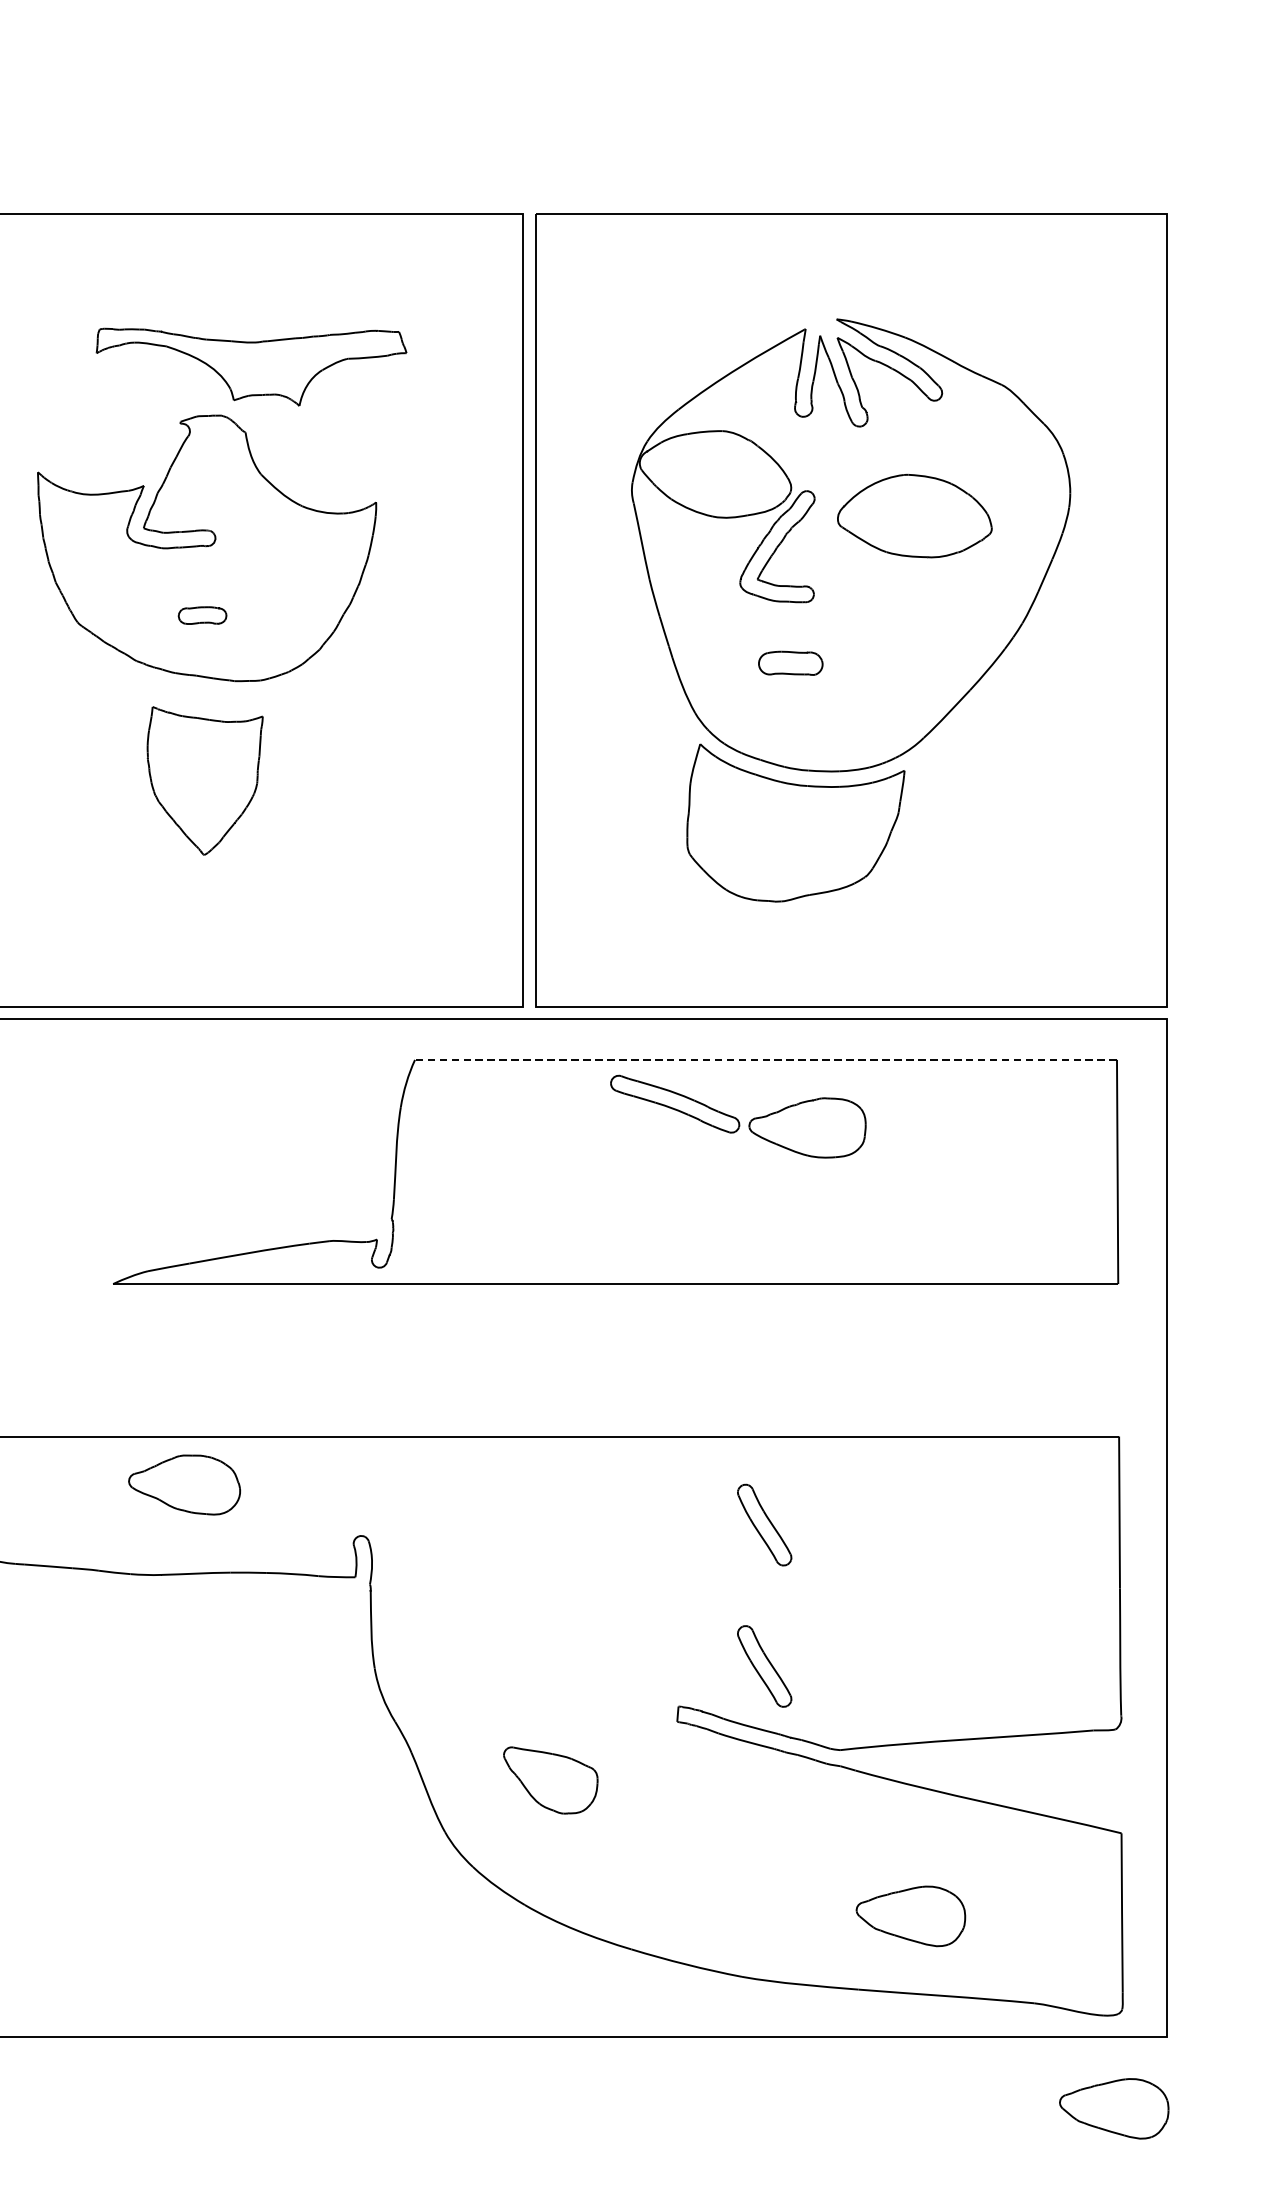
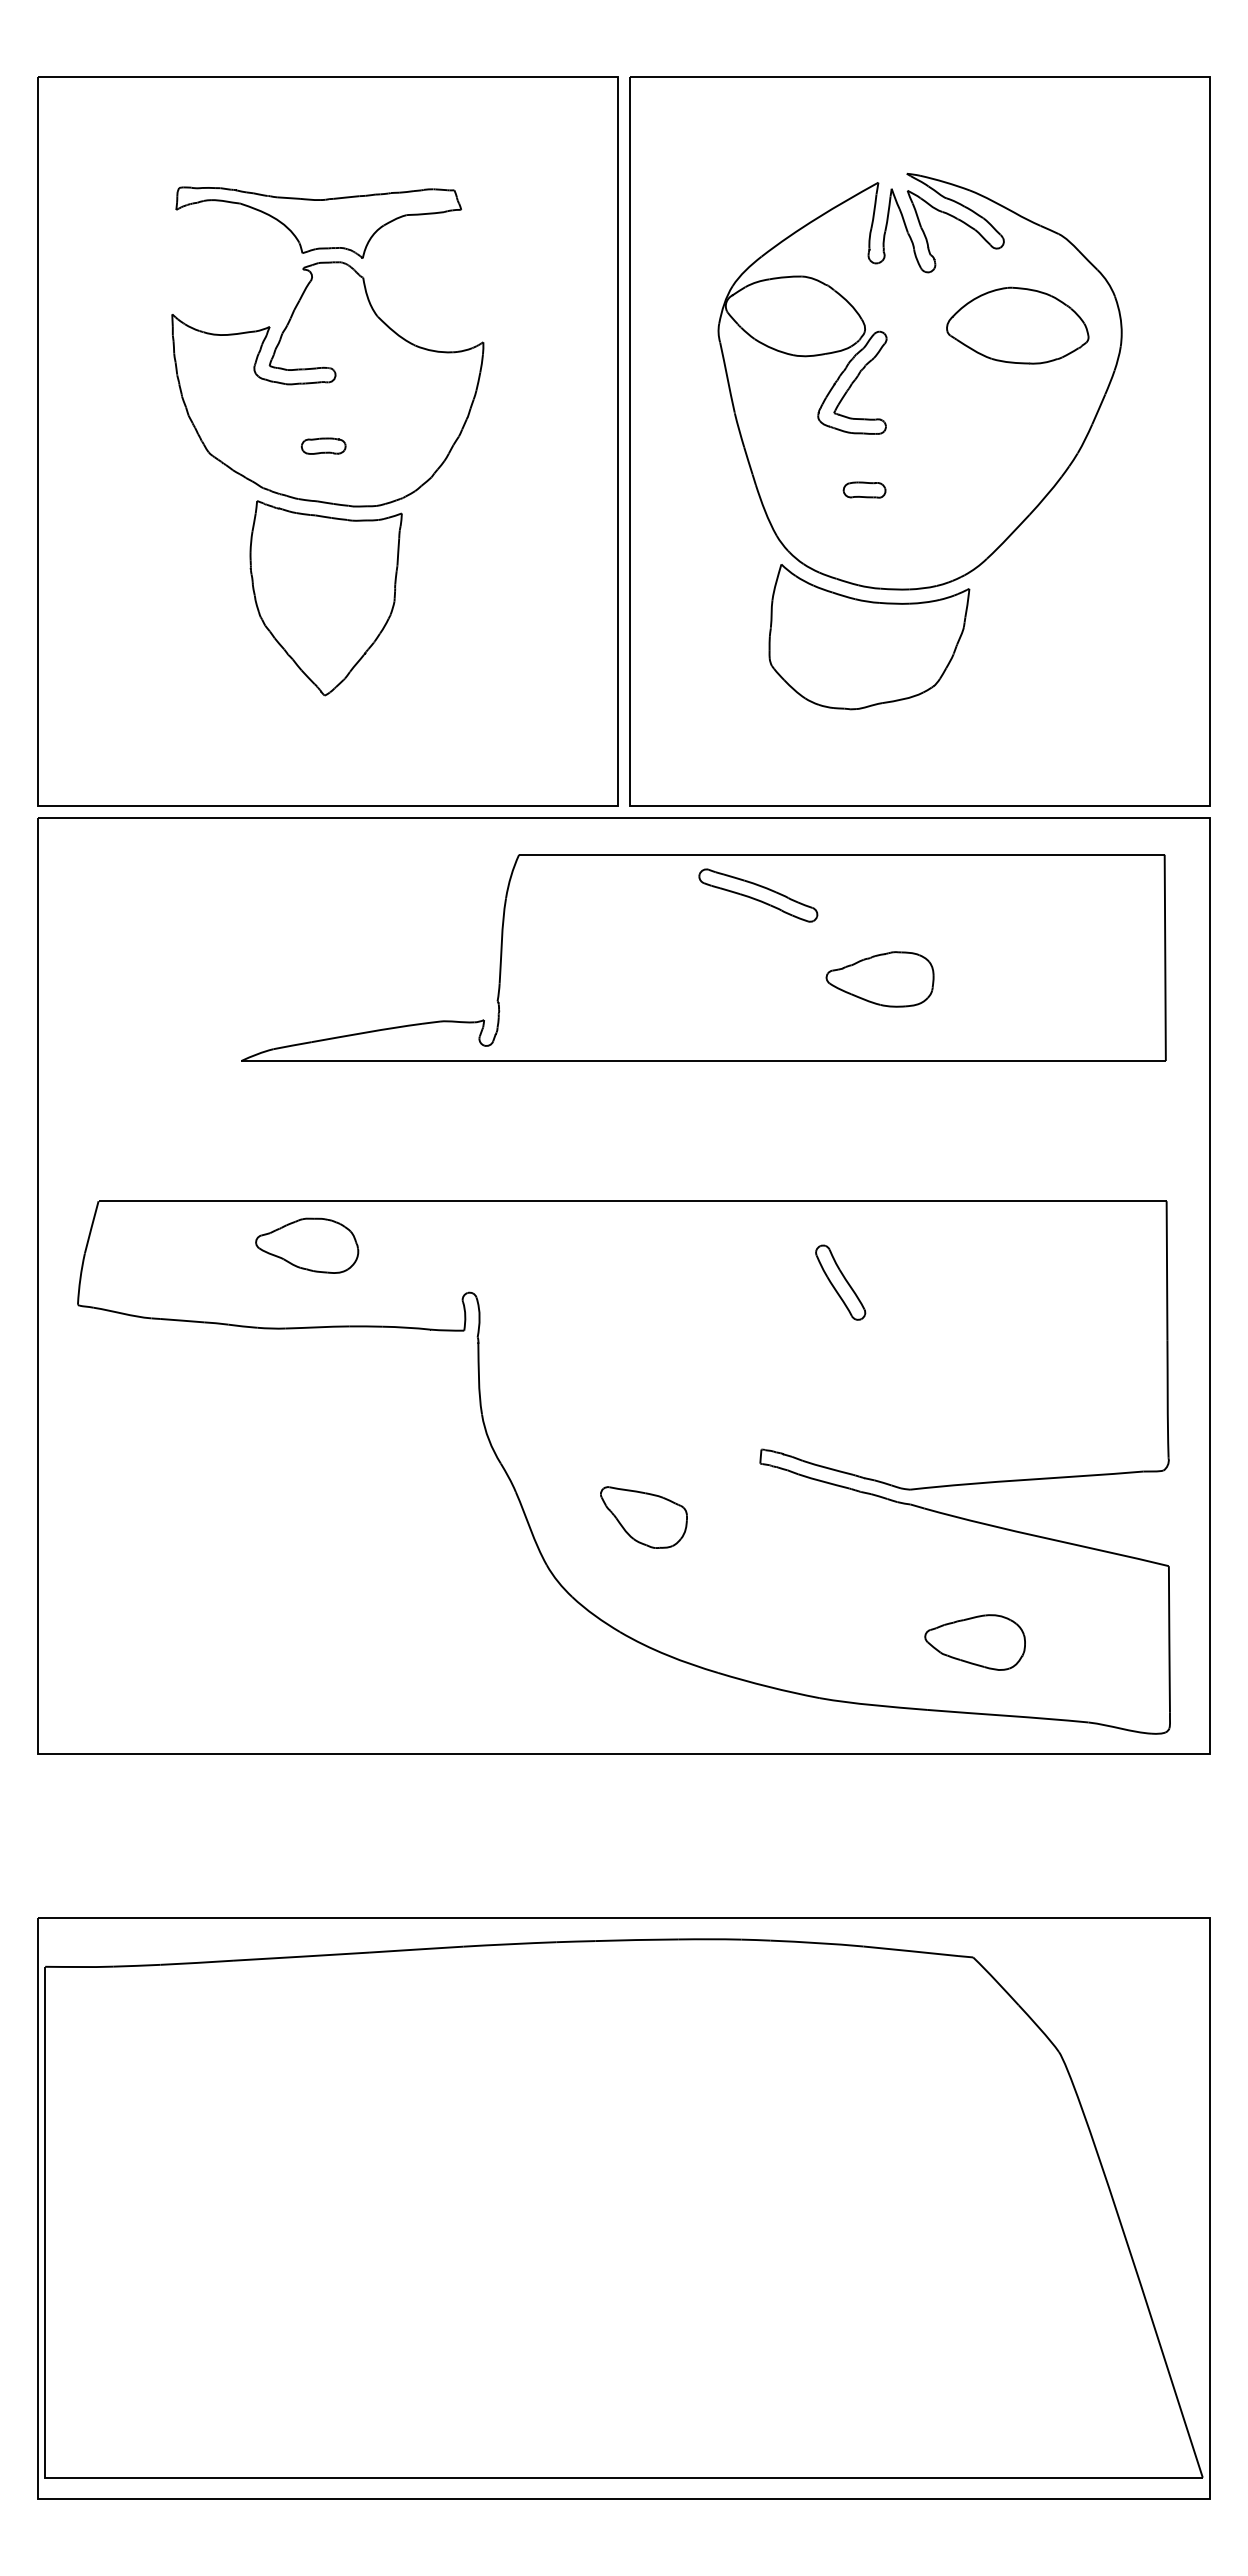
part: (251, 366) -> (318, 222), moved
part: (914, 515) -> (1017, 325), moved
part: (790, 662) -> (864, 489), size x0.71
part: (204, 781) -> (325, 598), size x1.43
line: (765, 1059) -> (841, 854), dashed -> solid
part: (806, 1128) -> (879, 979), moved
part: (764, 1666) -> (840, 1412), removed
part: (1113, 2108) -> (1161, 1819), removed

